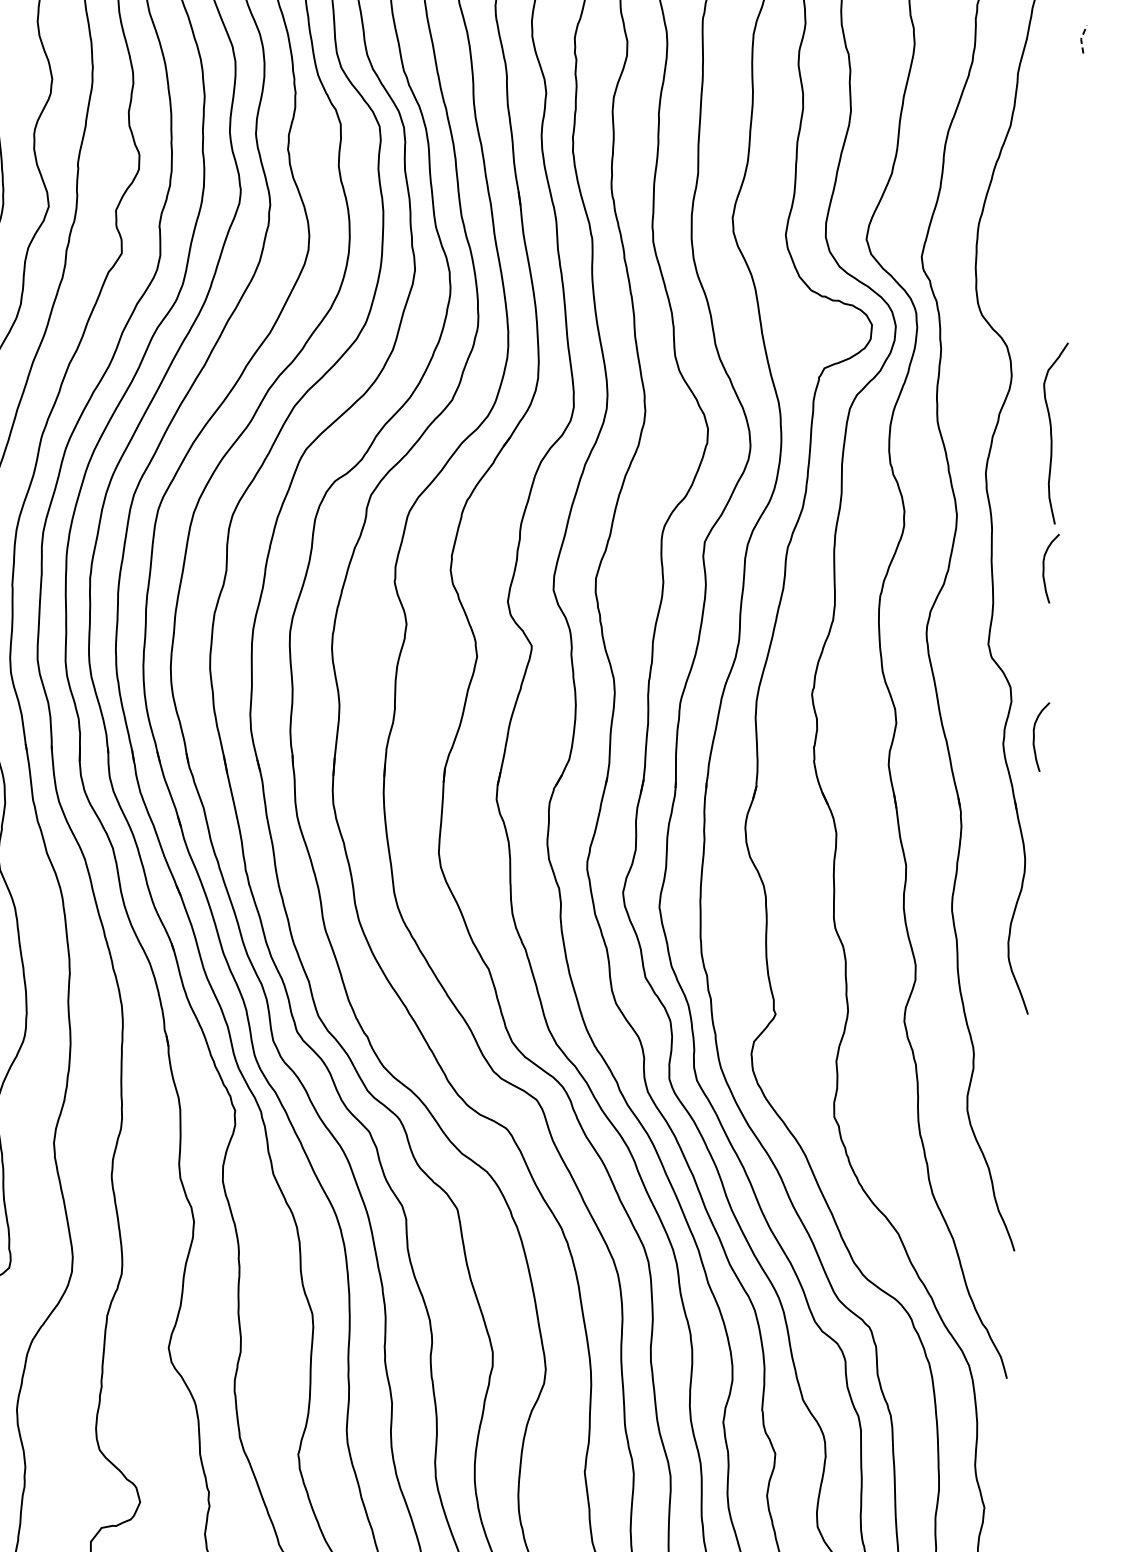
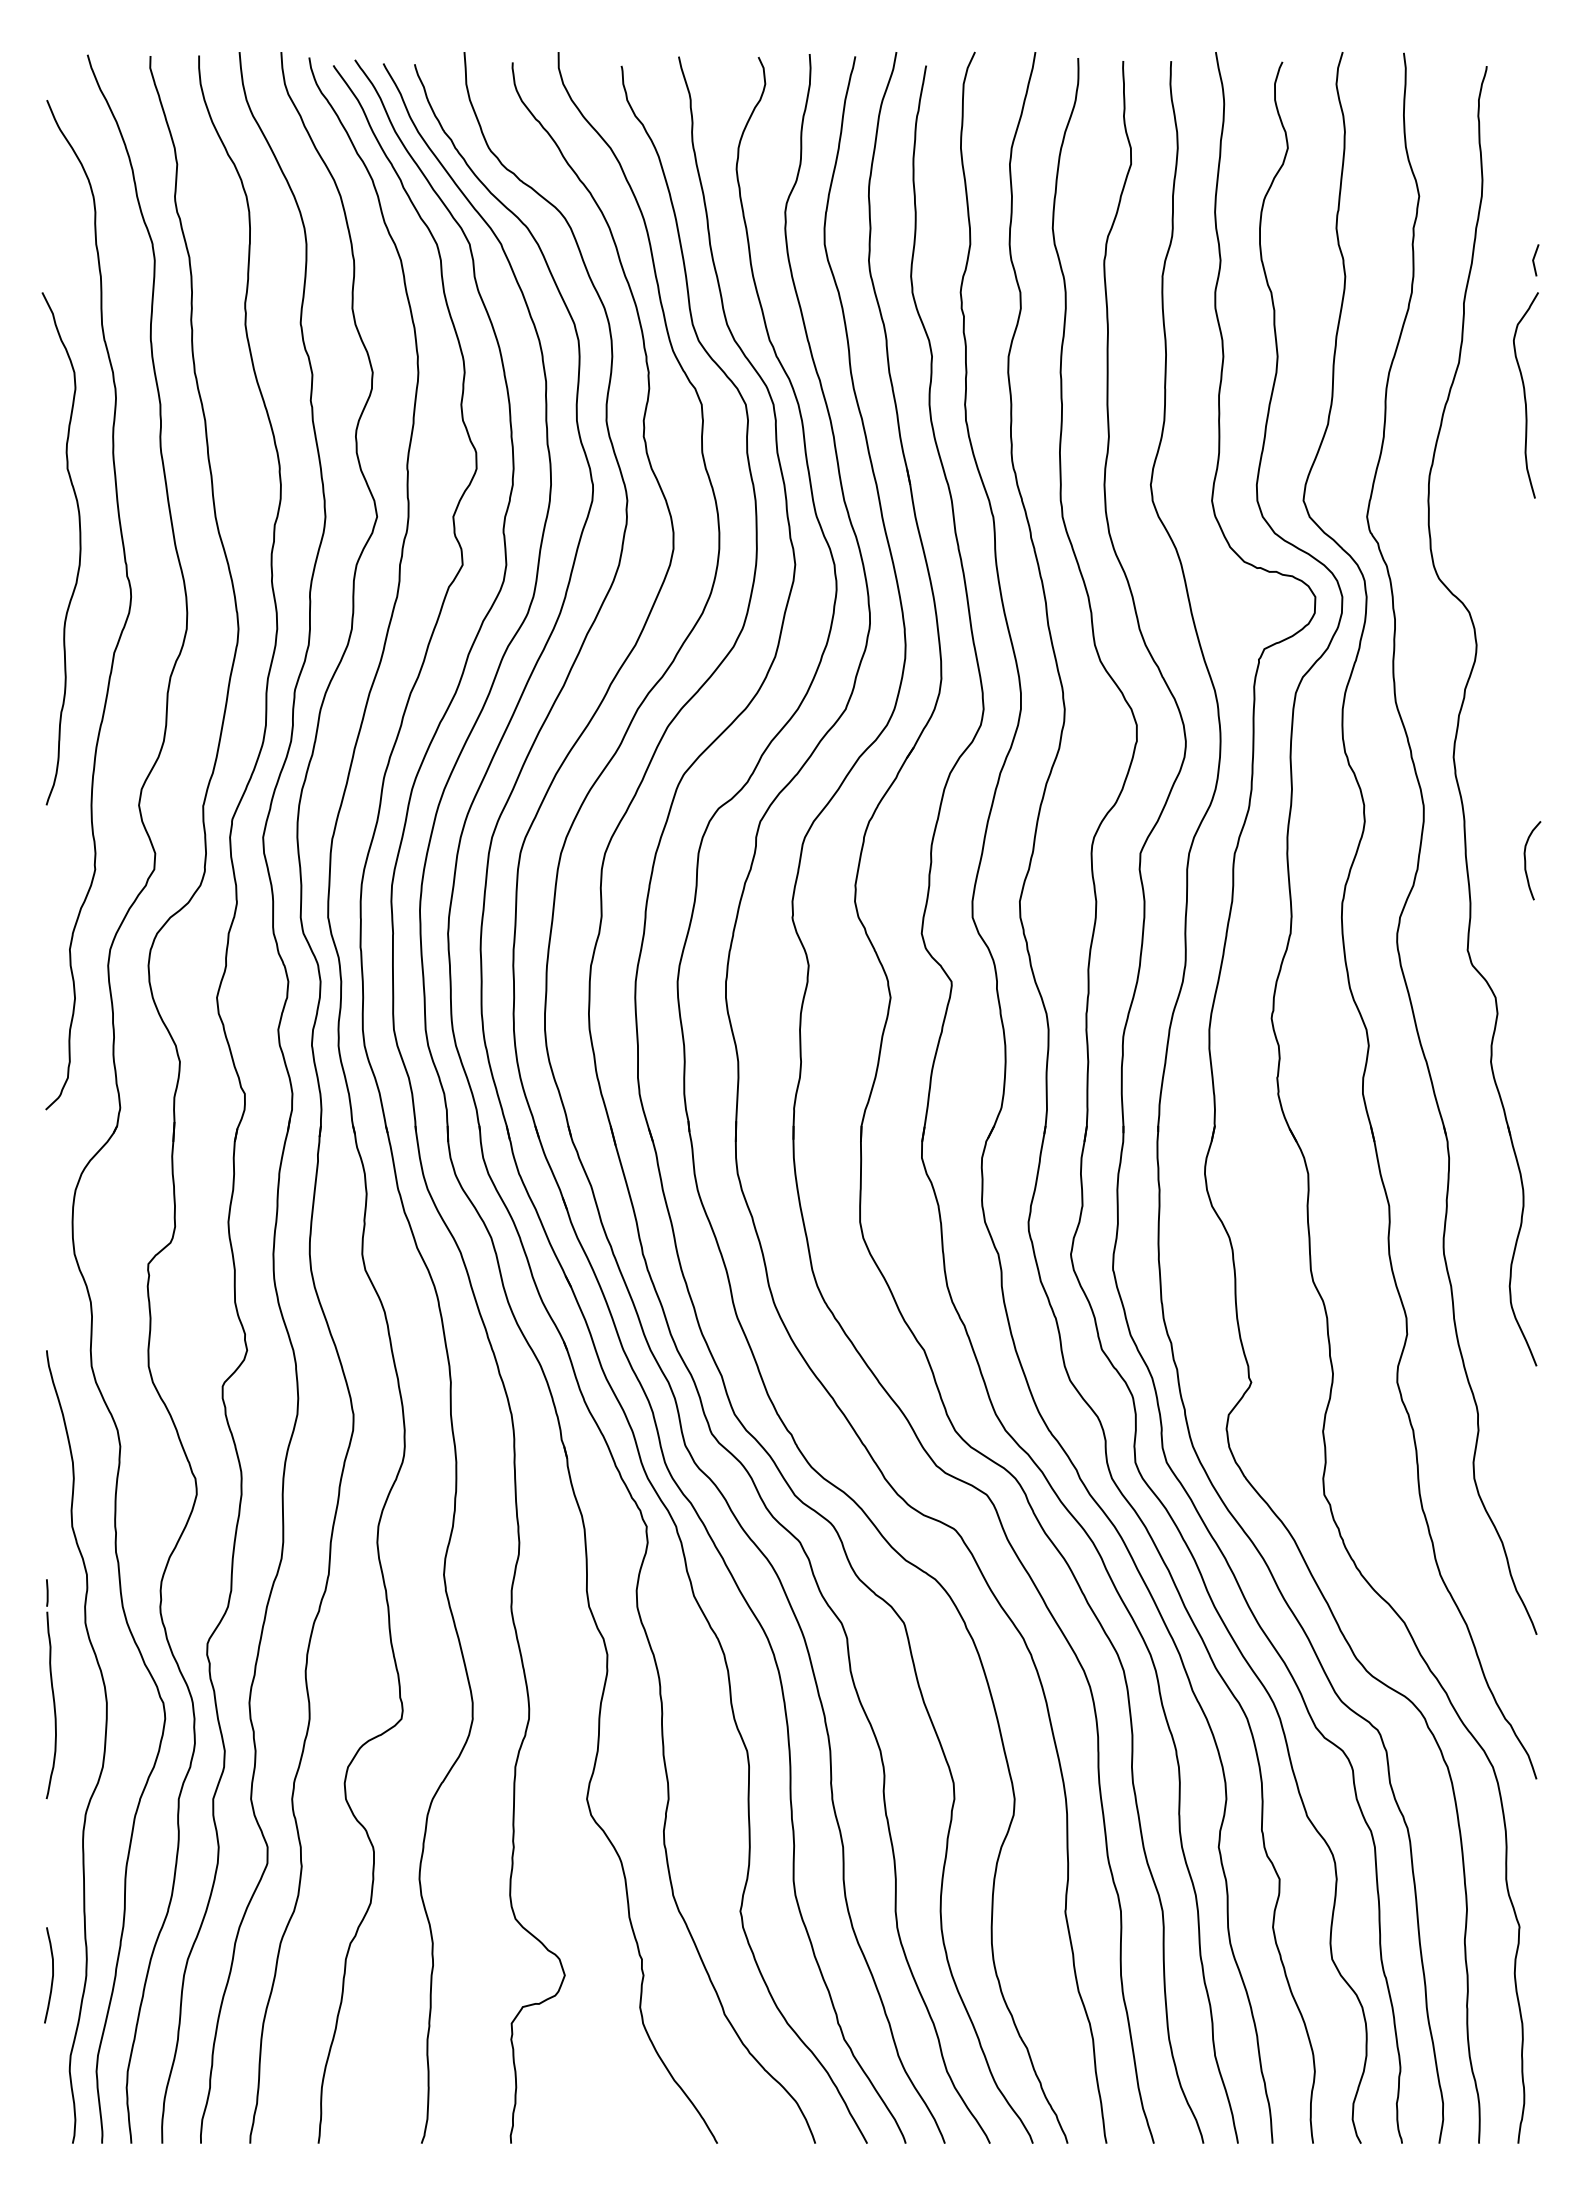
line: (1081, 39) -> (1533, 260), dashed -> solid
curve: (1051, 433) -> (1525, 395), moved
curve: (1035, 736) -> (1526, 1051), removed

